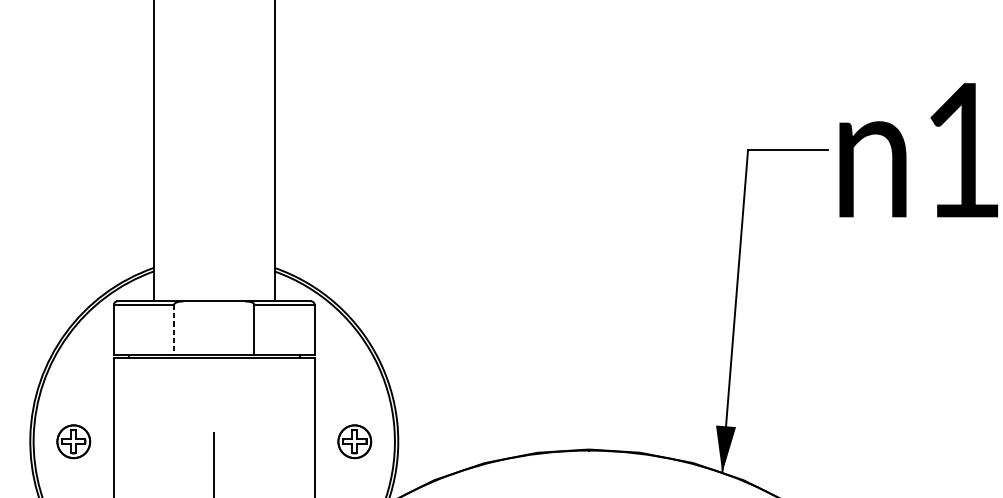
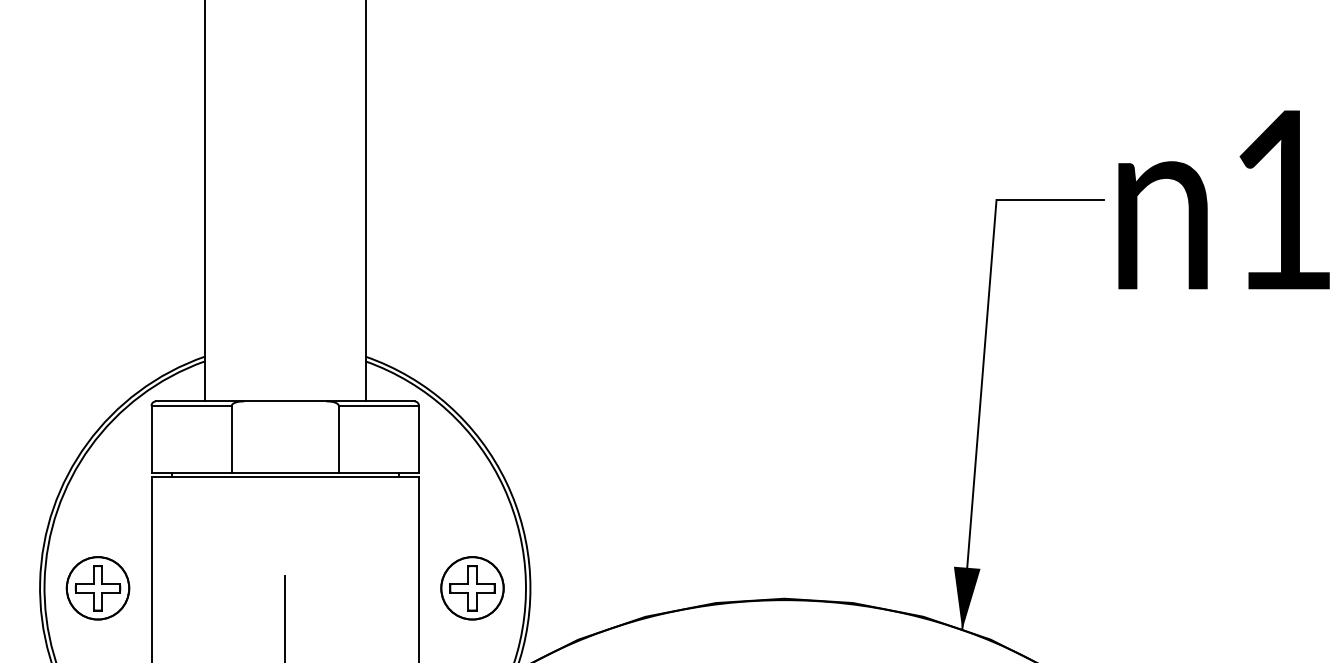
line: (173, 330) -> (231, 439), dashed -> solid
part: (73, 441) -> (97, 588), size x1.43
part: (354, 441) -> (472, 588), size x1.43

